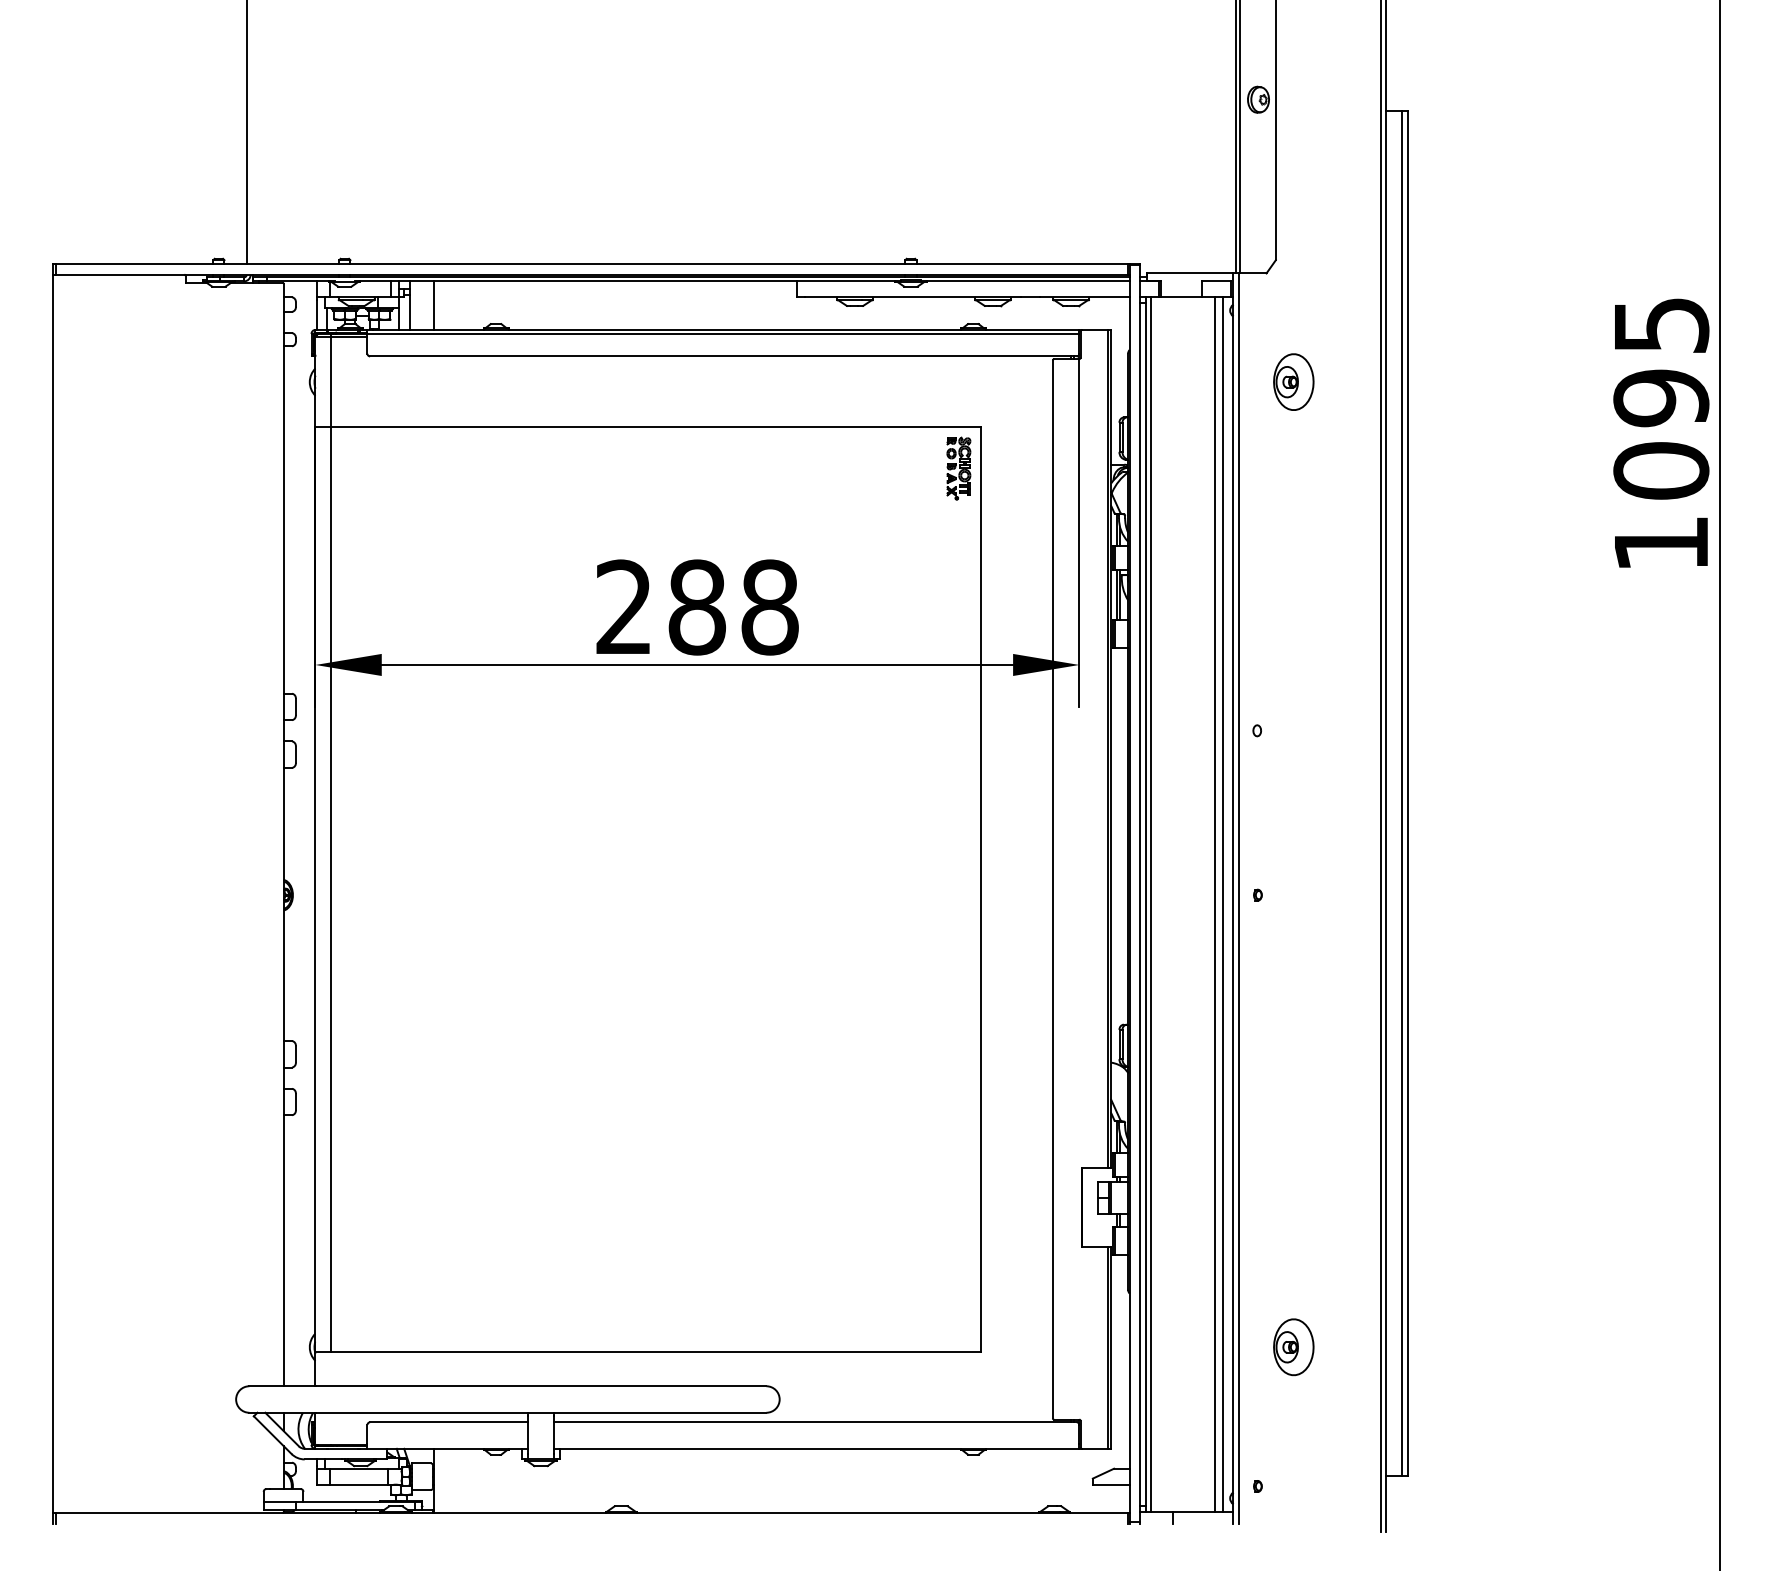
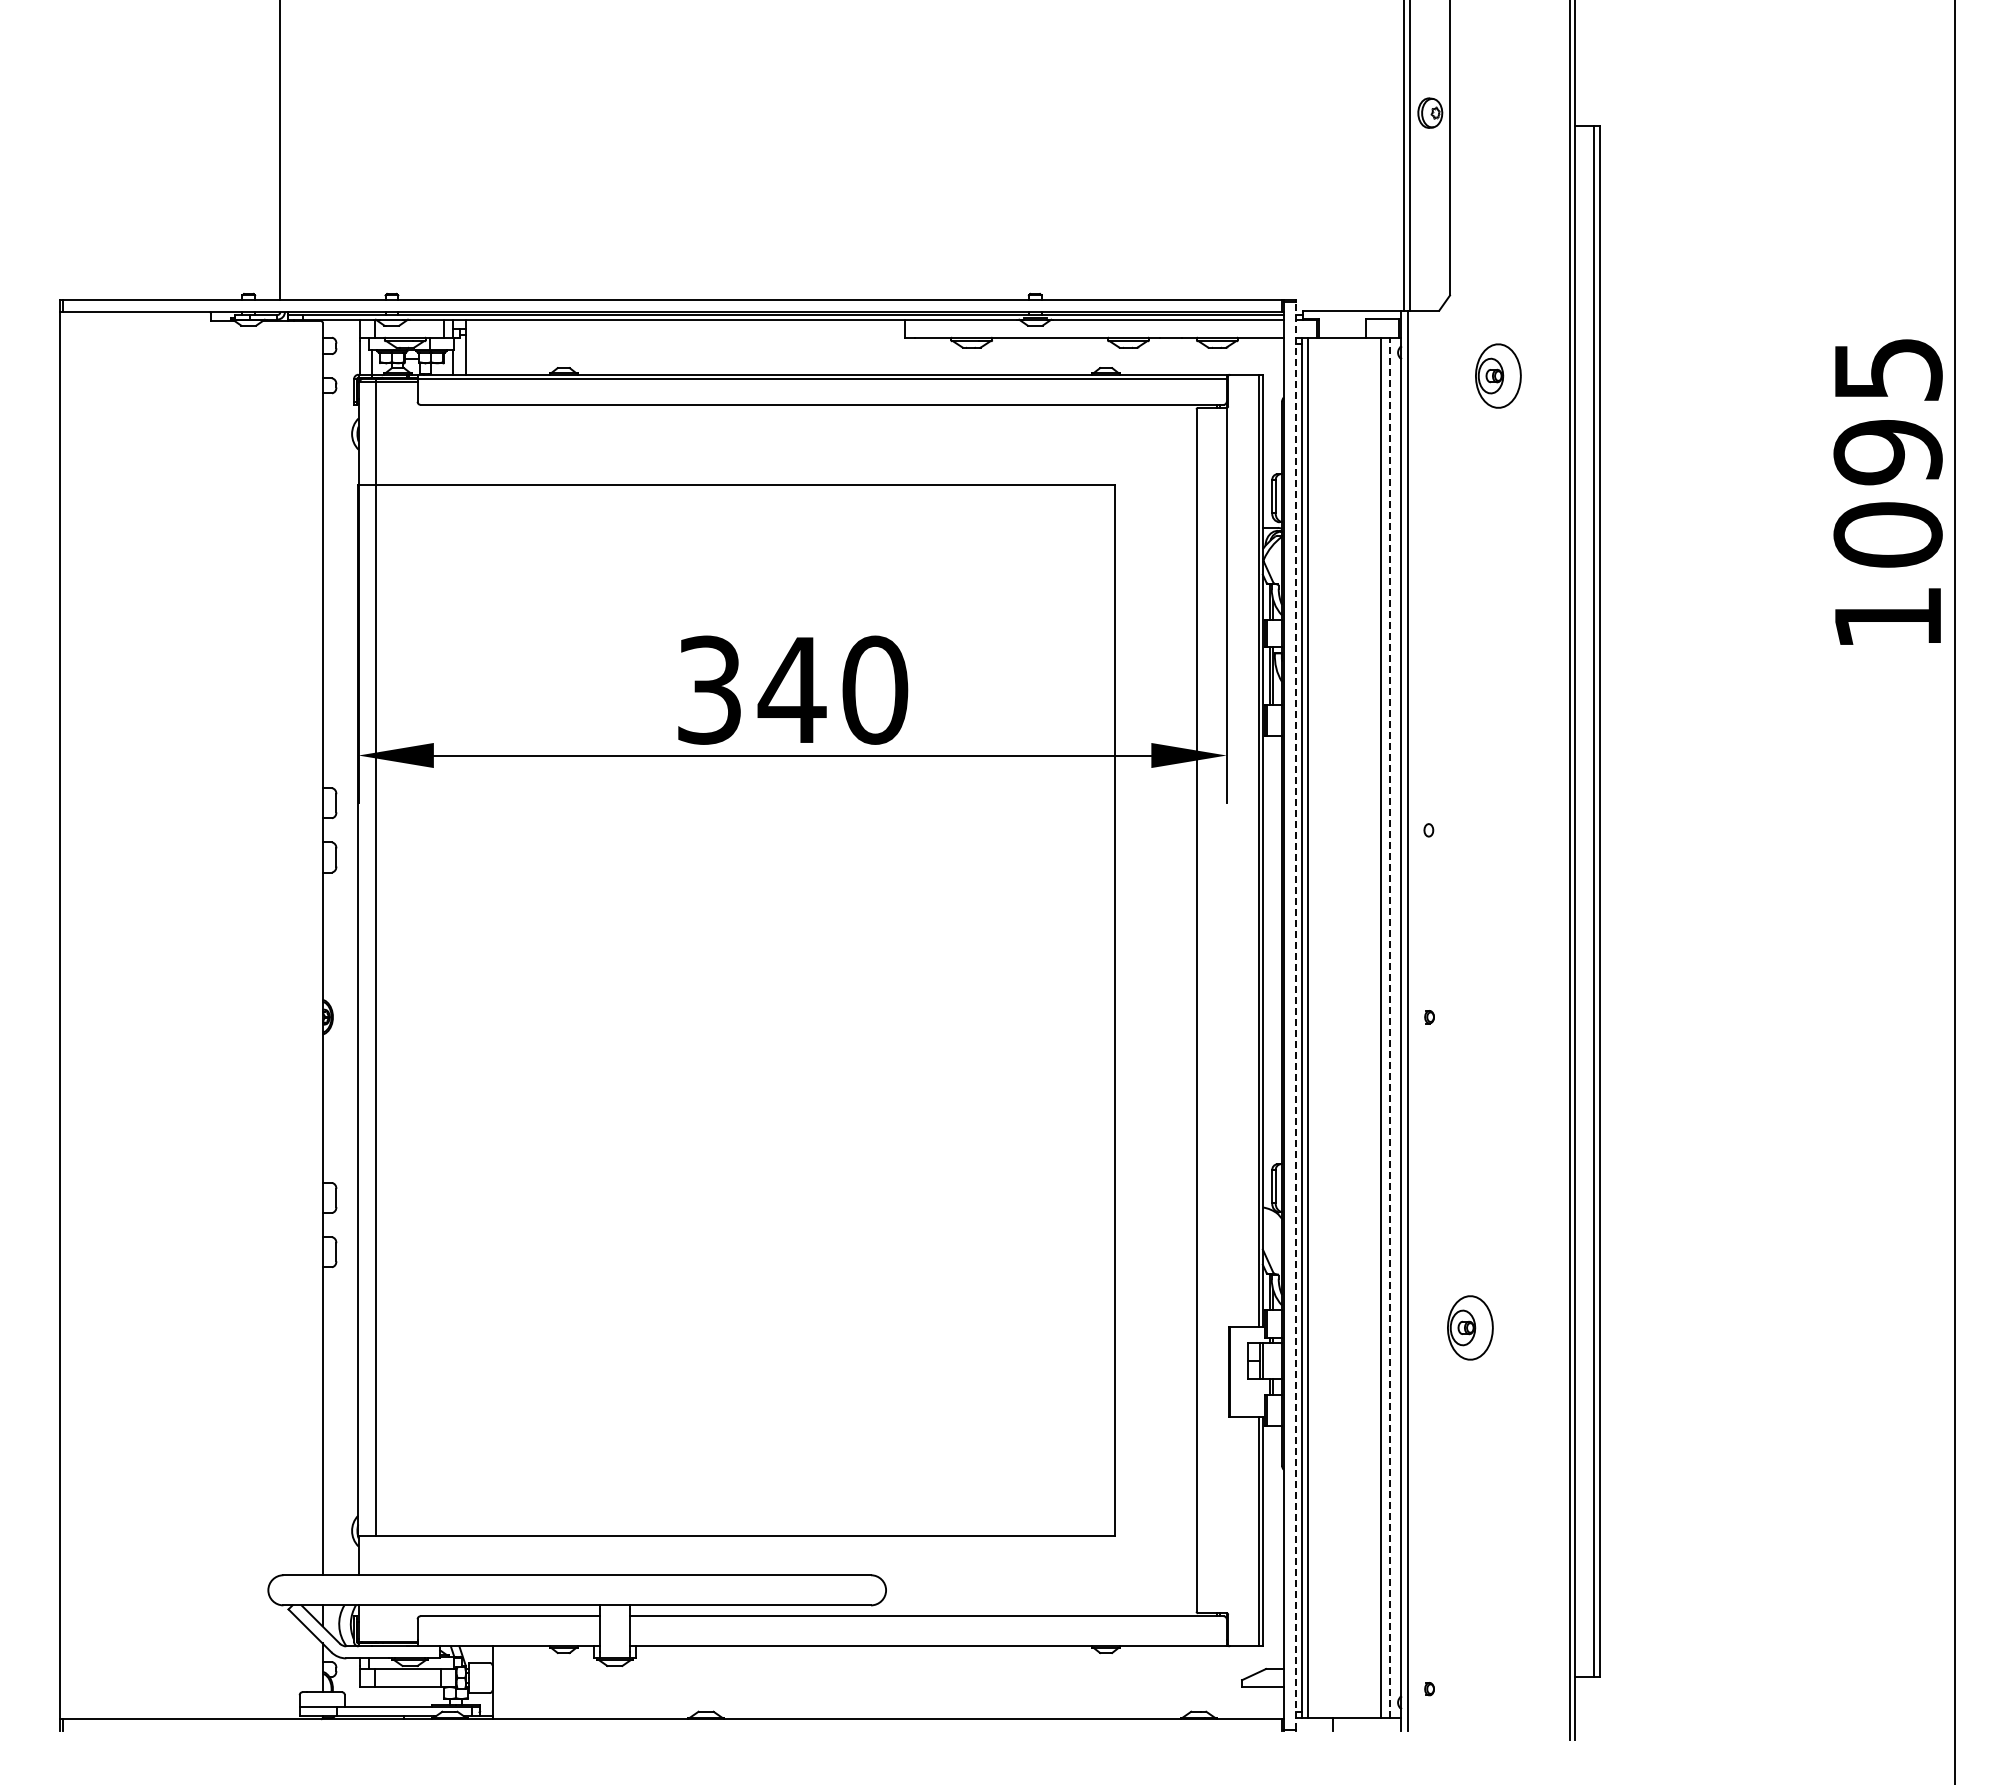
line: (433, 305) -> (492, 346), removed
part: (1293, 381) -> (1498, 375), moved
part: (958, 468) -> (1089, 532), removed
text: (698, 606) -> (793, 689), 288 -> 340
line: (1139, 893) -> (1295, 1015), solid -> dashed
line: (1222, 904) -> (1389, 1027), solid -> dashed
part: (1293, 1346) -> (1470, 1327), moved

